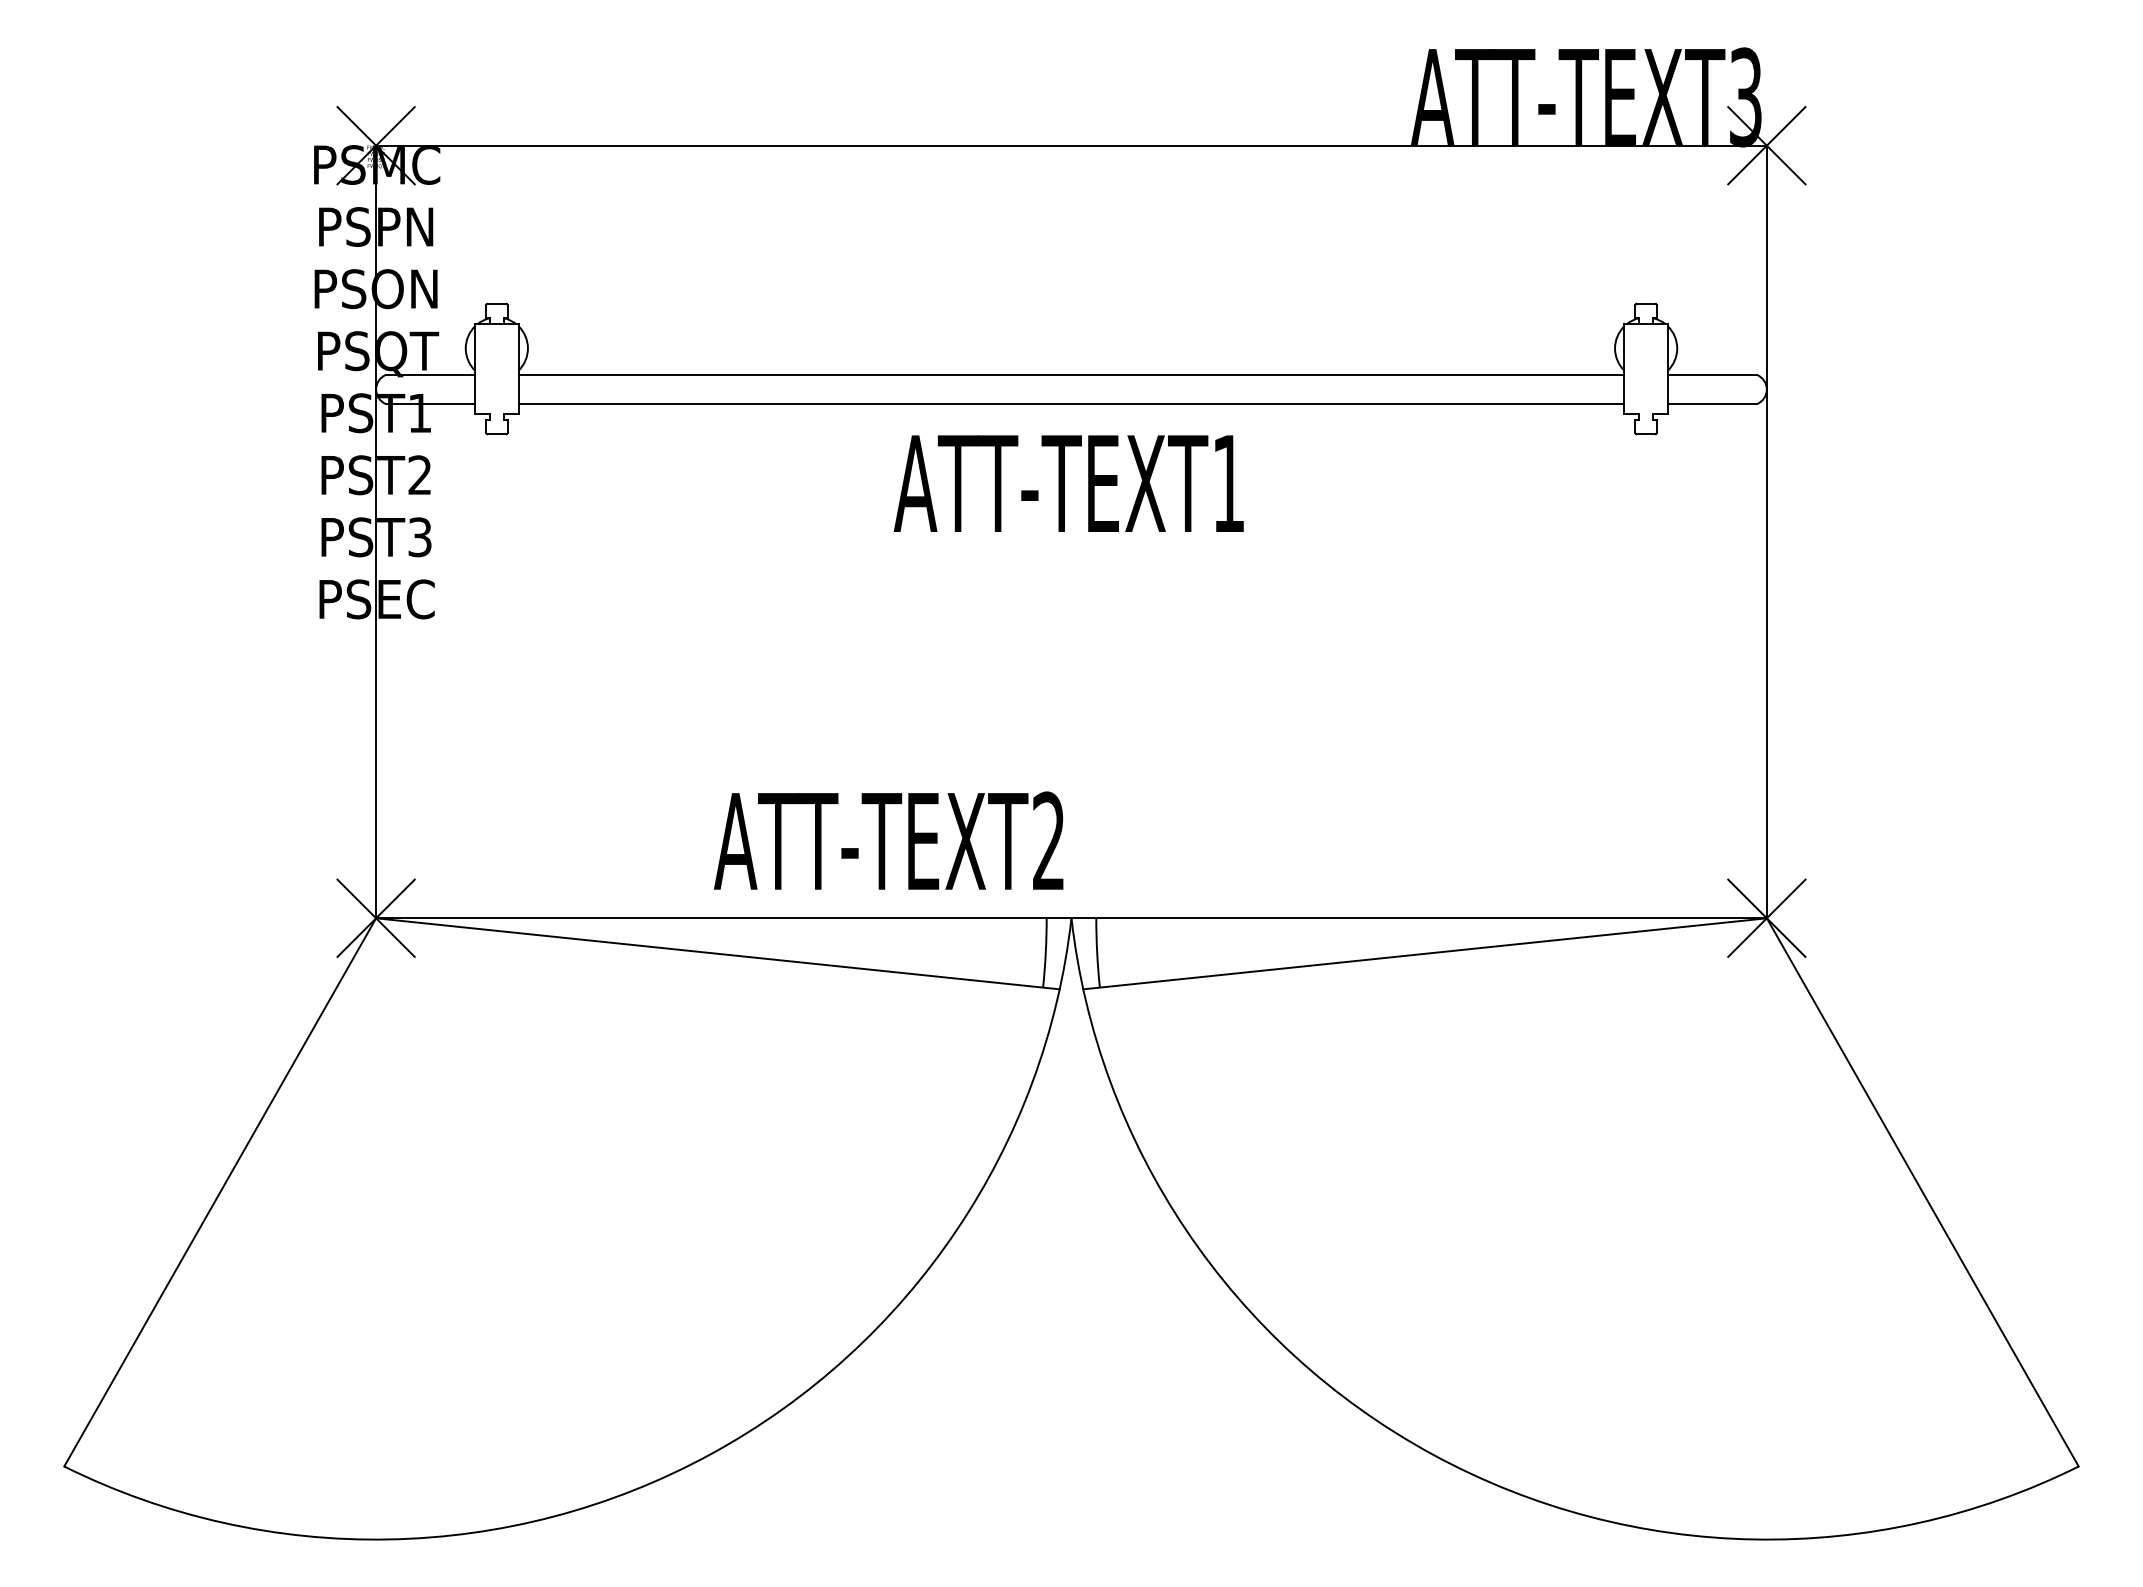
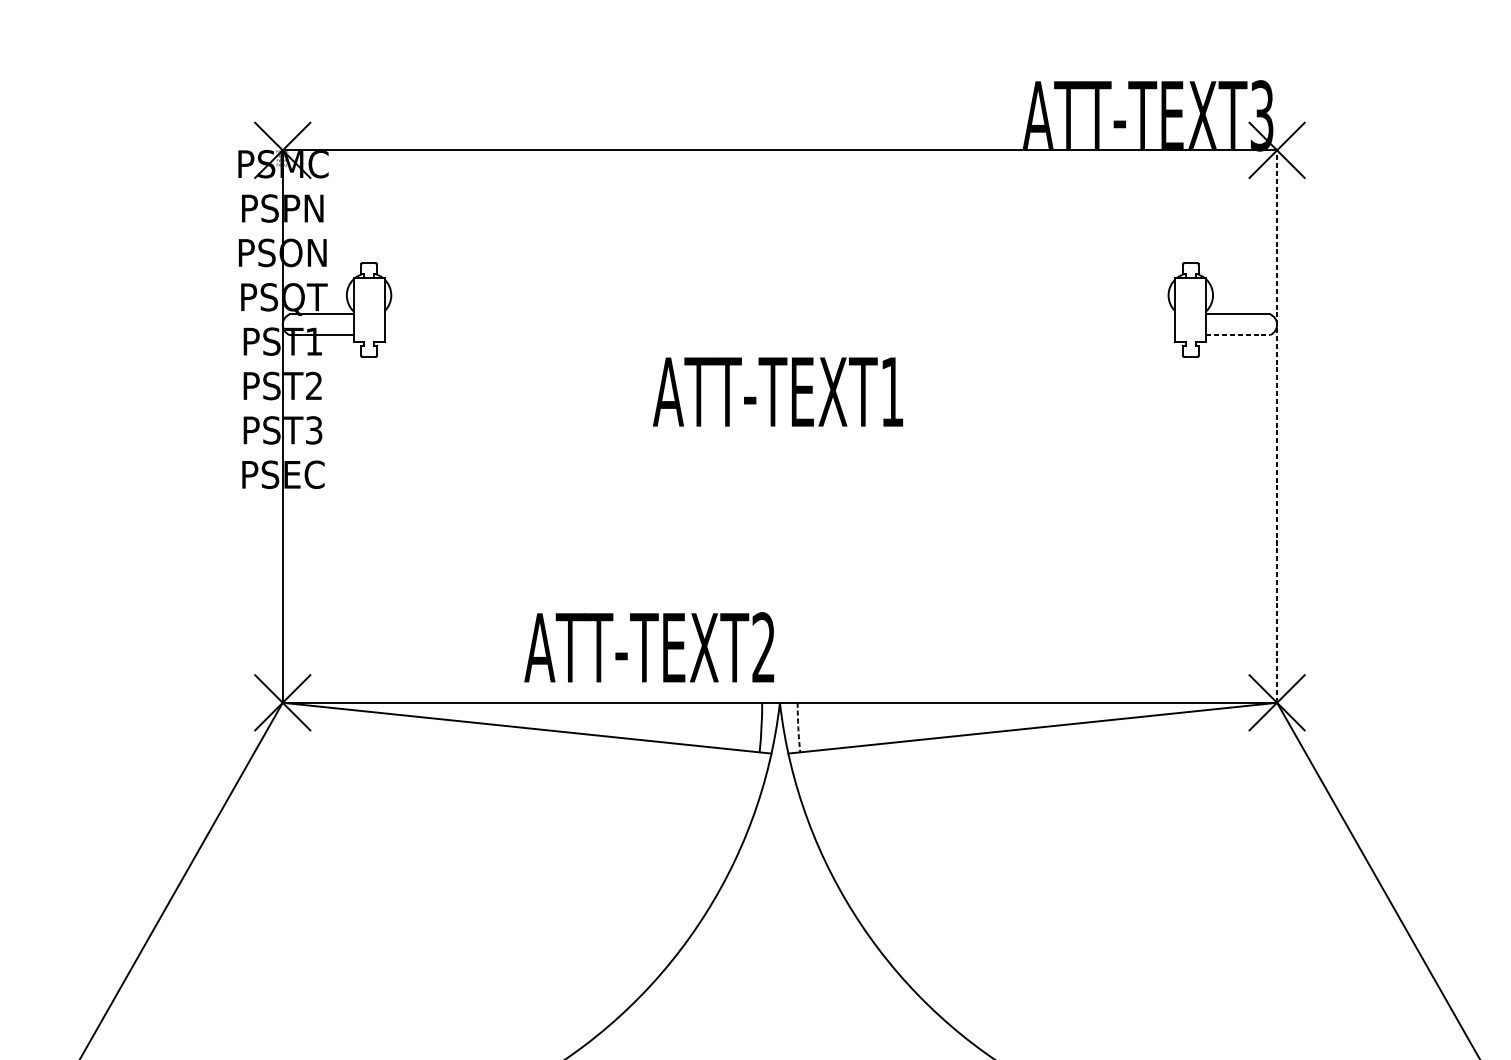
line: (1071, 375) -> (779, 314), removed
line: (1071, 404) -> (779, 335), removed
line: (1712, 404) -> (1238, 335), solid -> dashed
line: (1766, 531) -> (1276, 426), solid -> dashed
arc: (1097, 953) -> (798, 727), solid -> dashed

